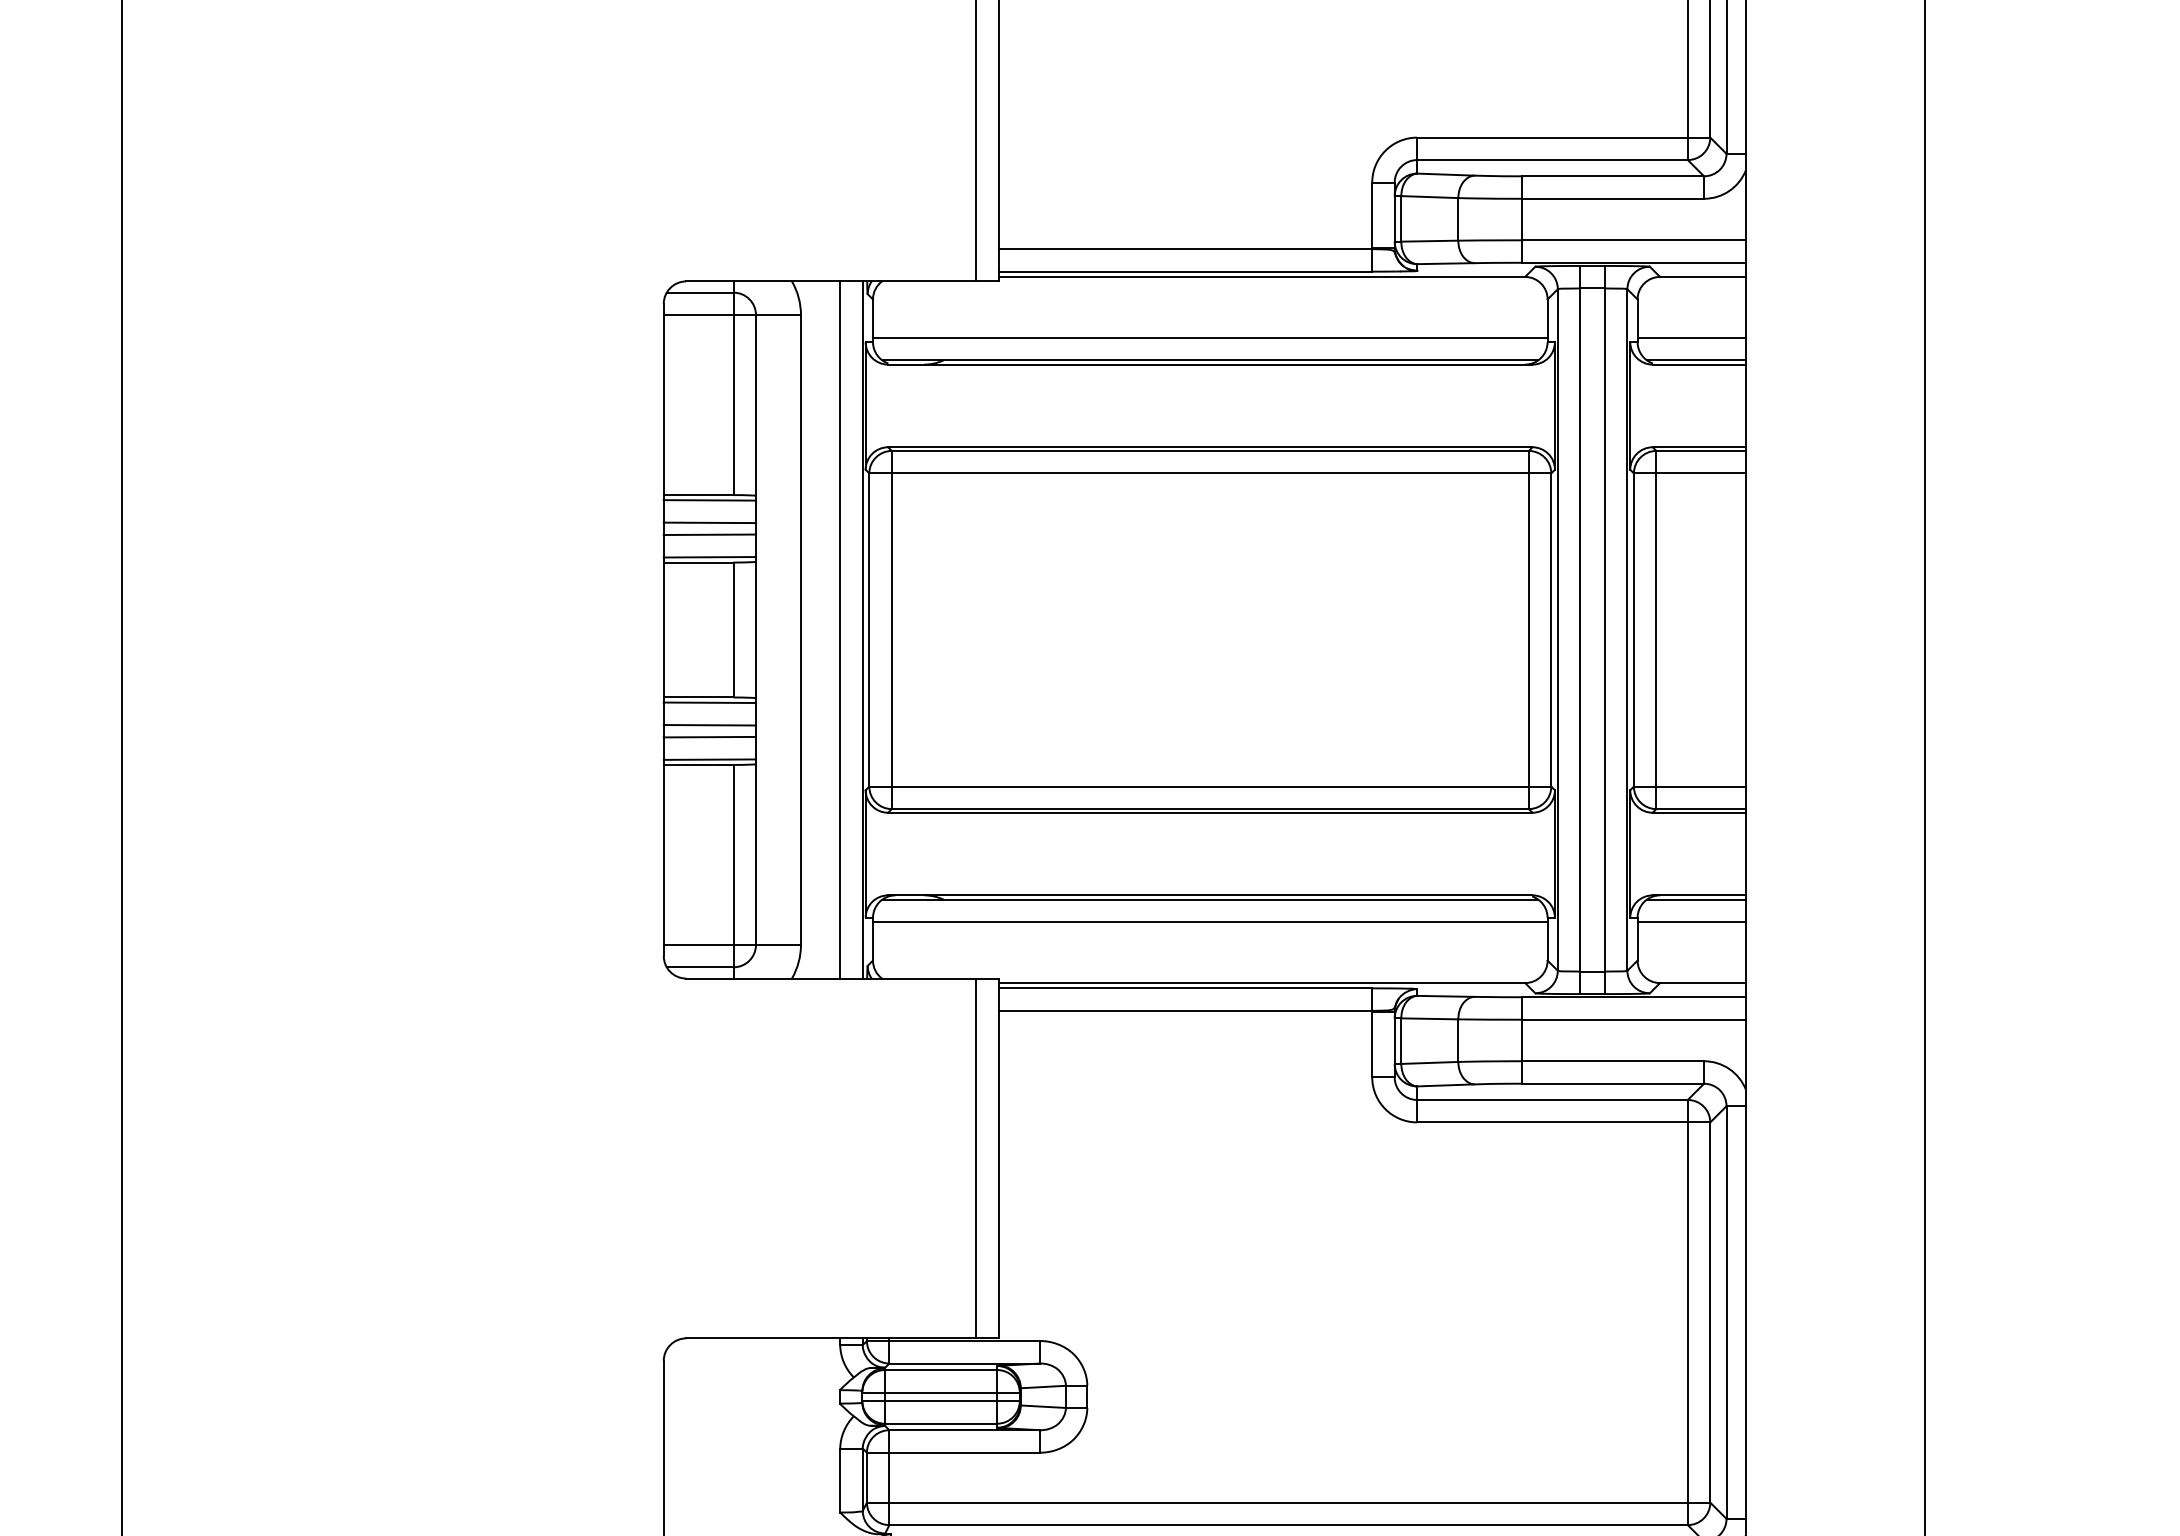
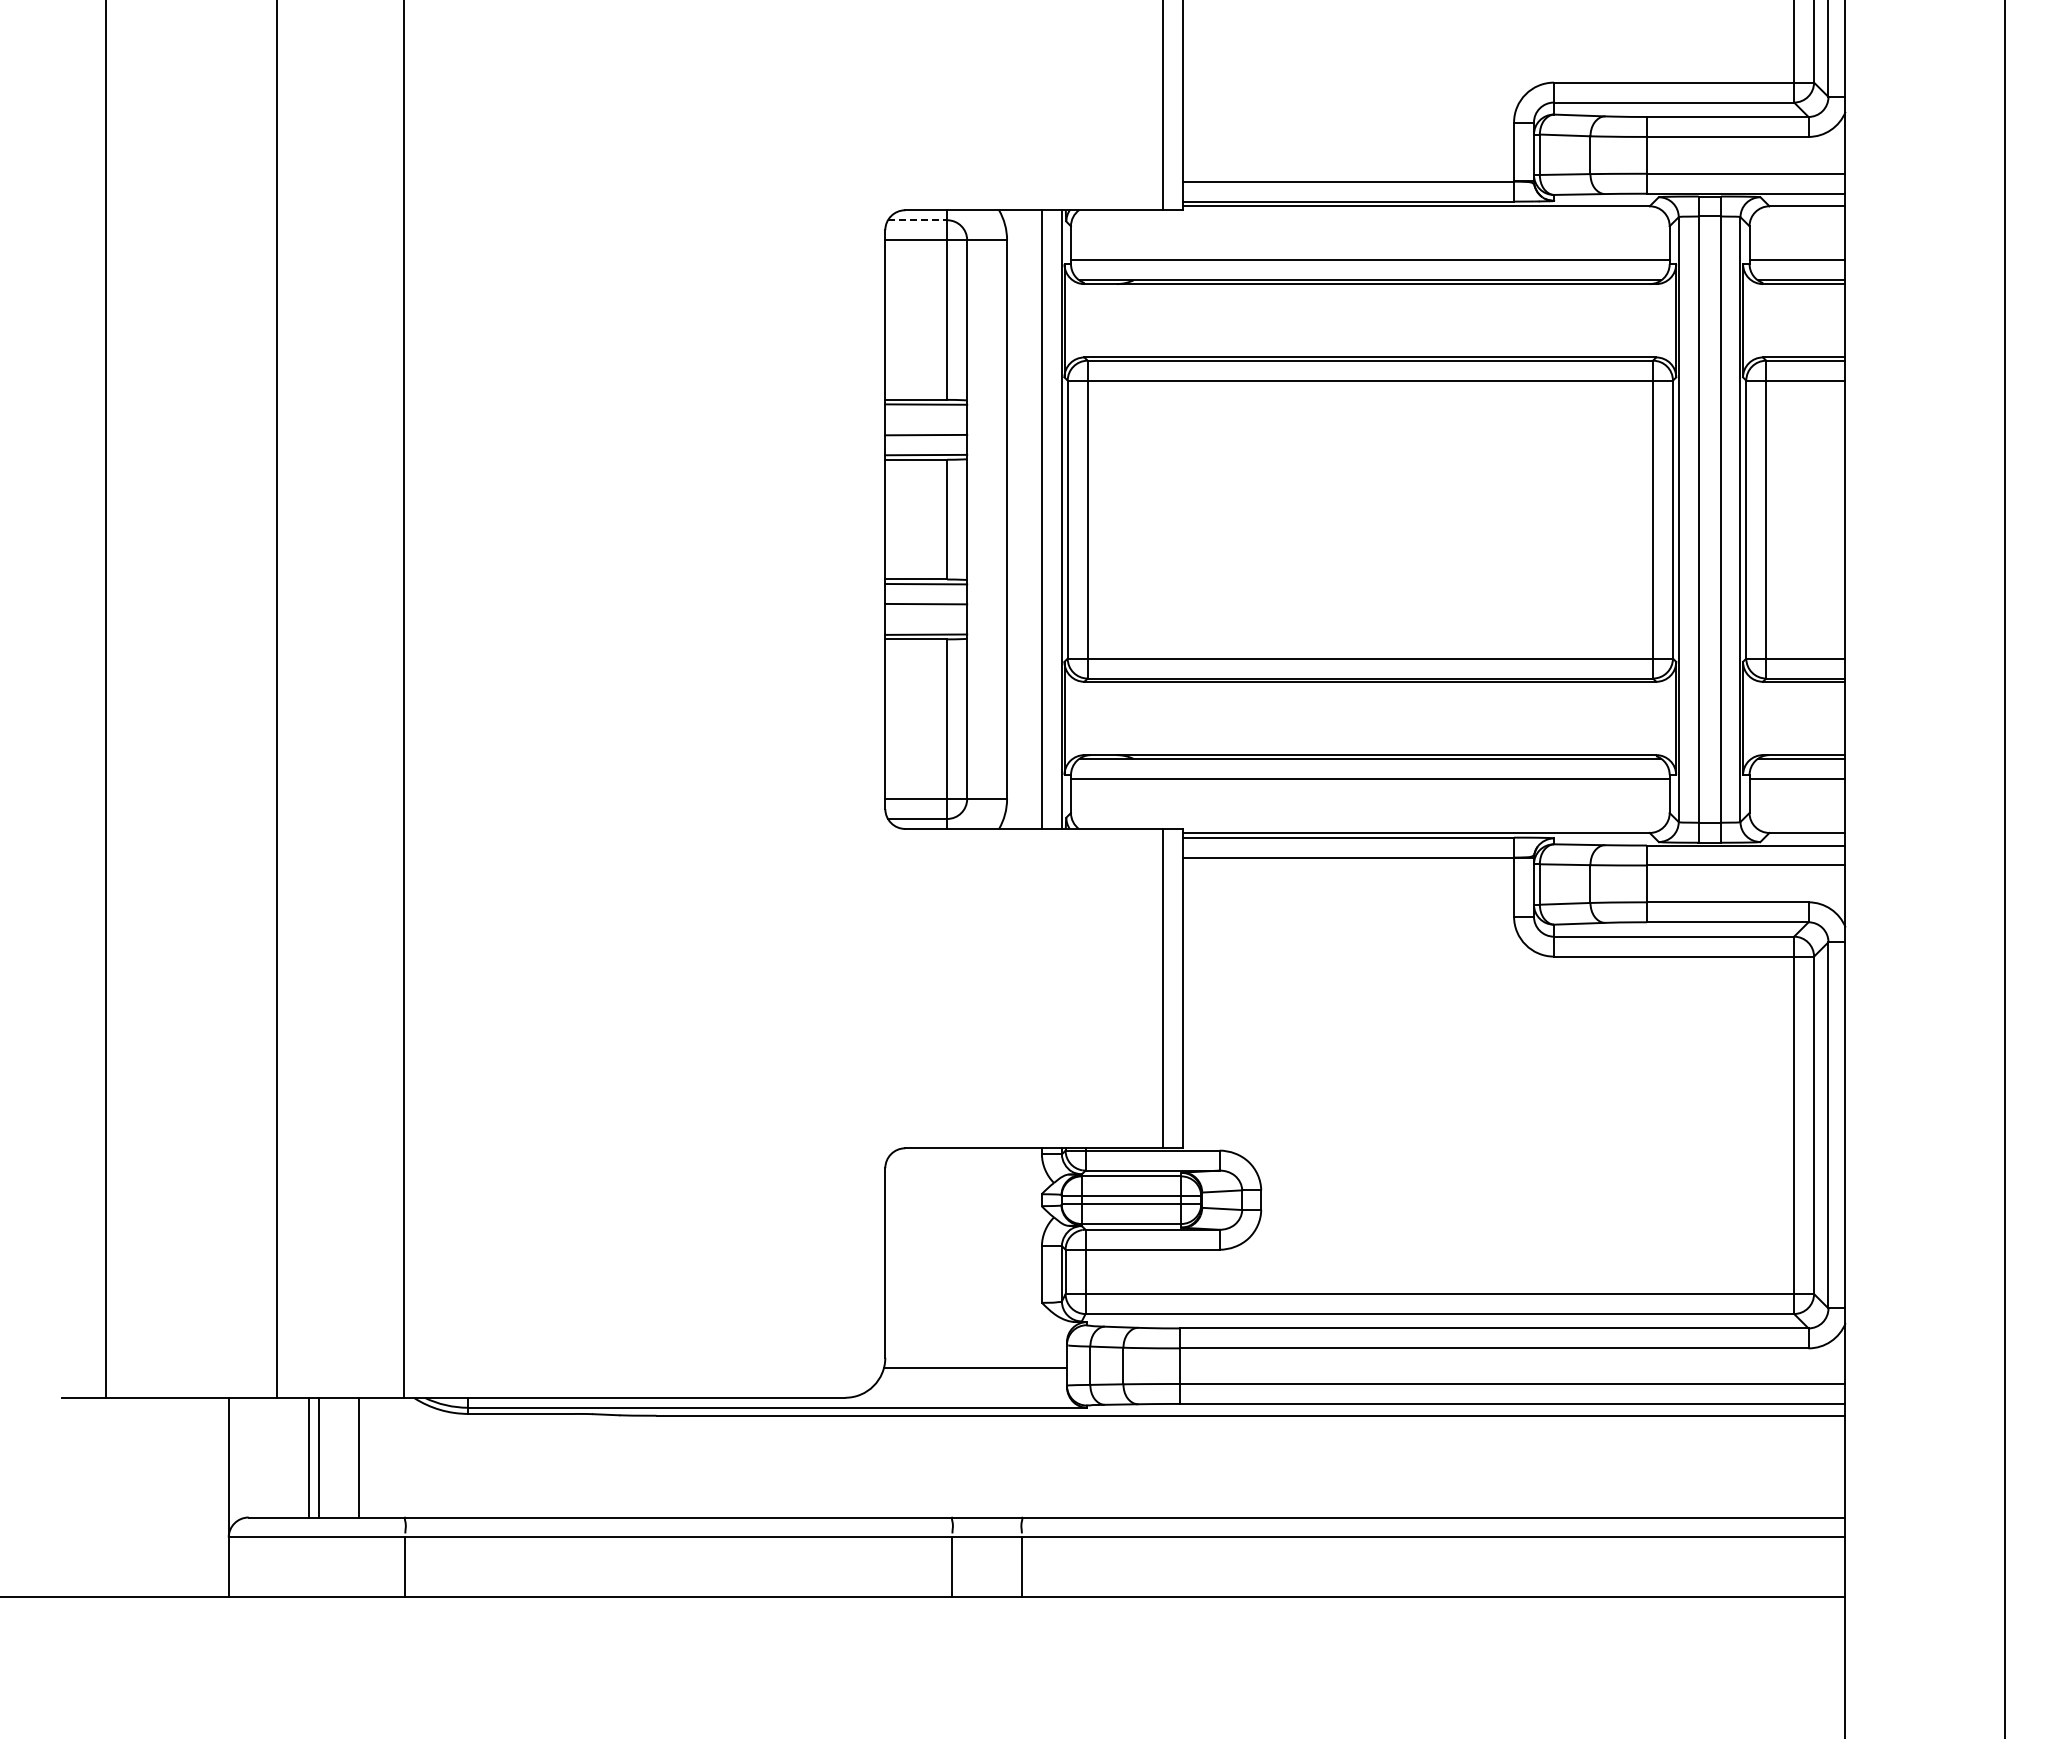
line: (701, 292) -> (918, 220), solid -> dashed
line: (710, 522) -> (926, 424), removed
line: (710, 736) -> (926, 614), removed

